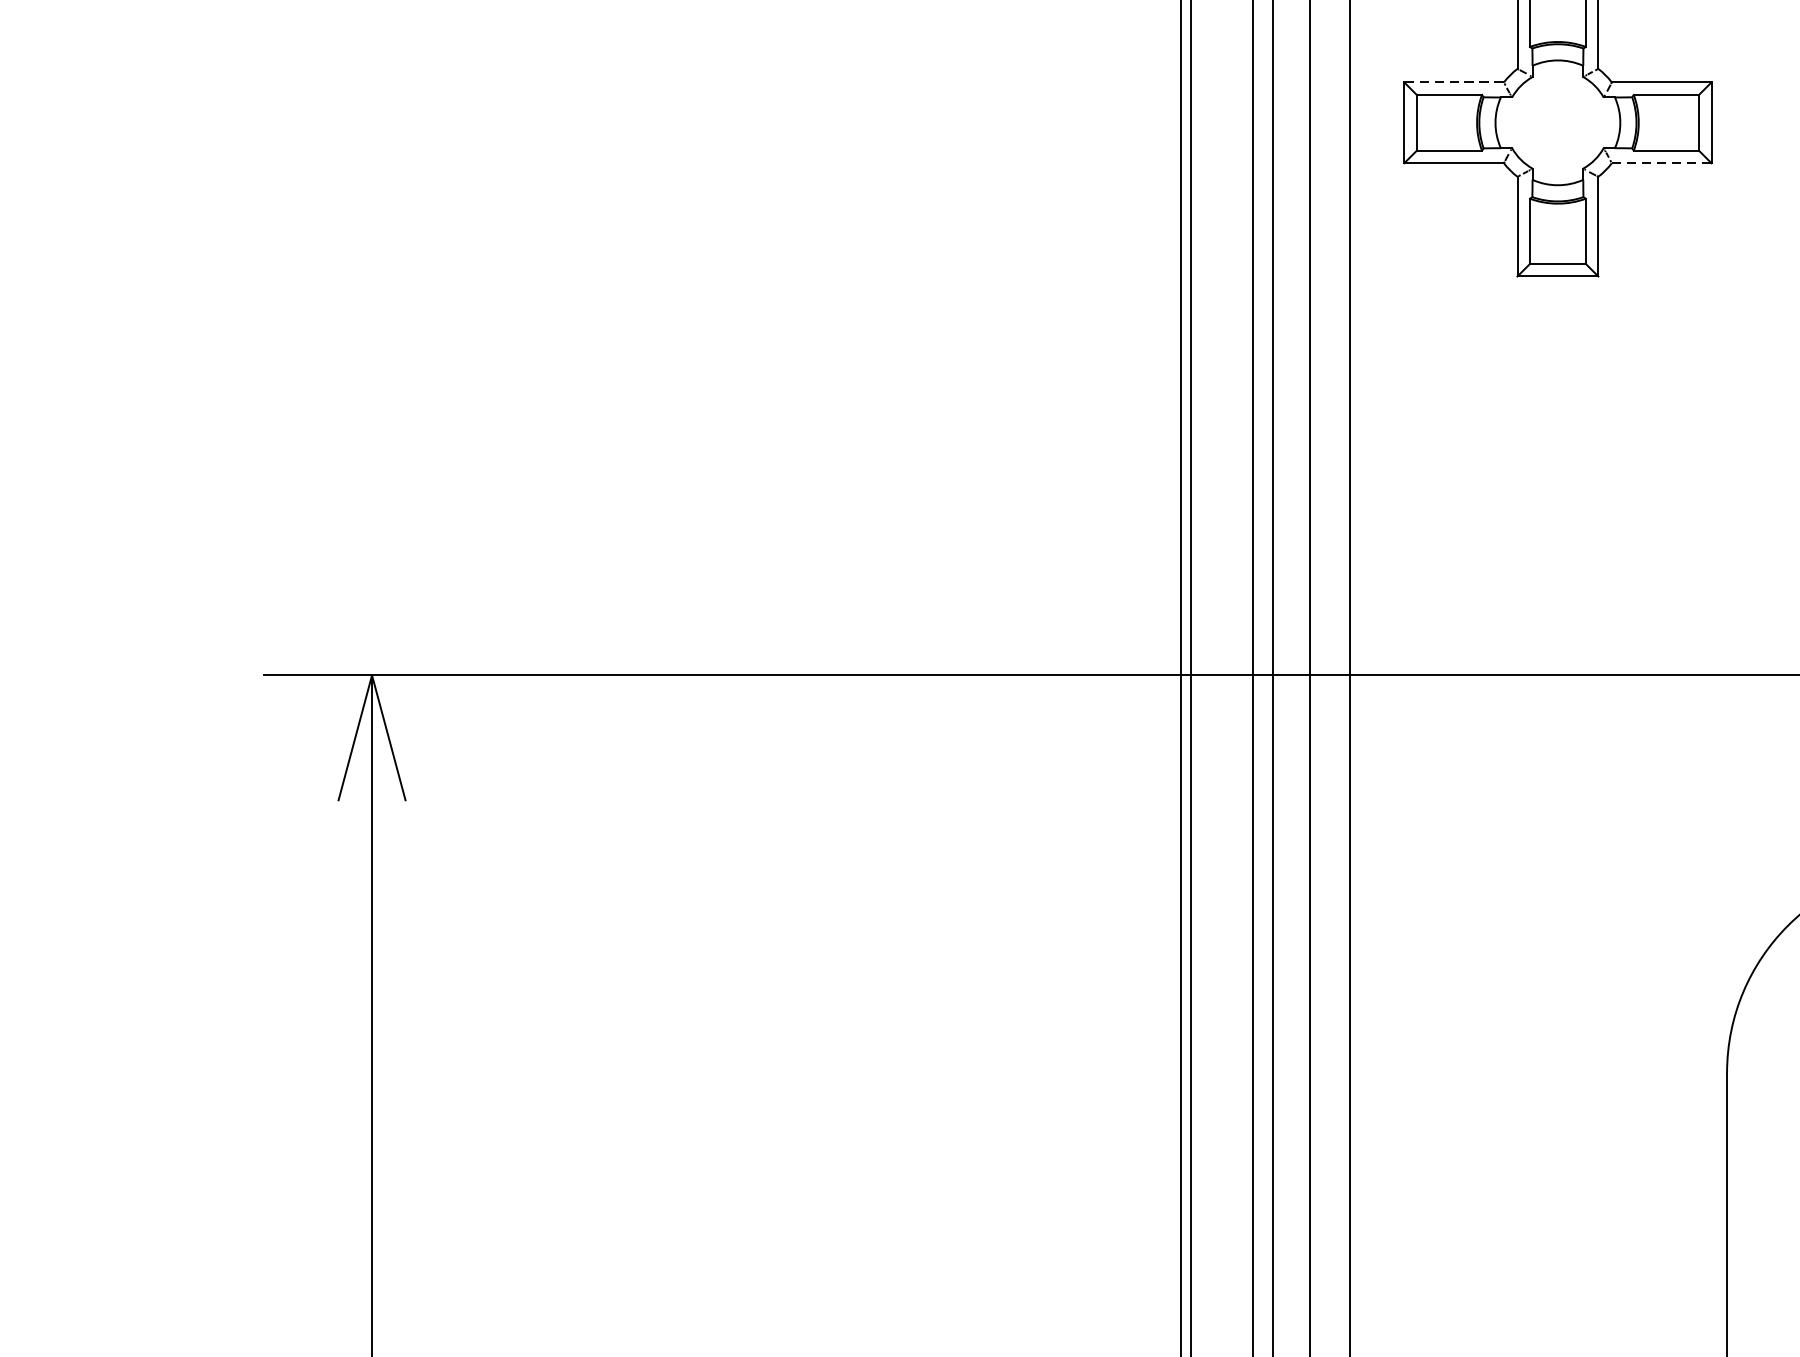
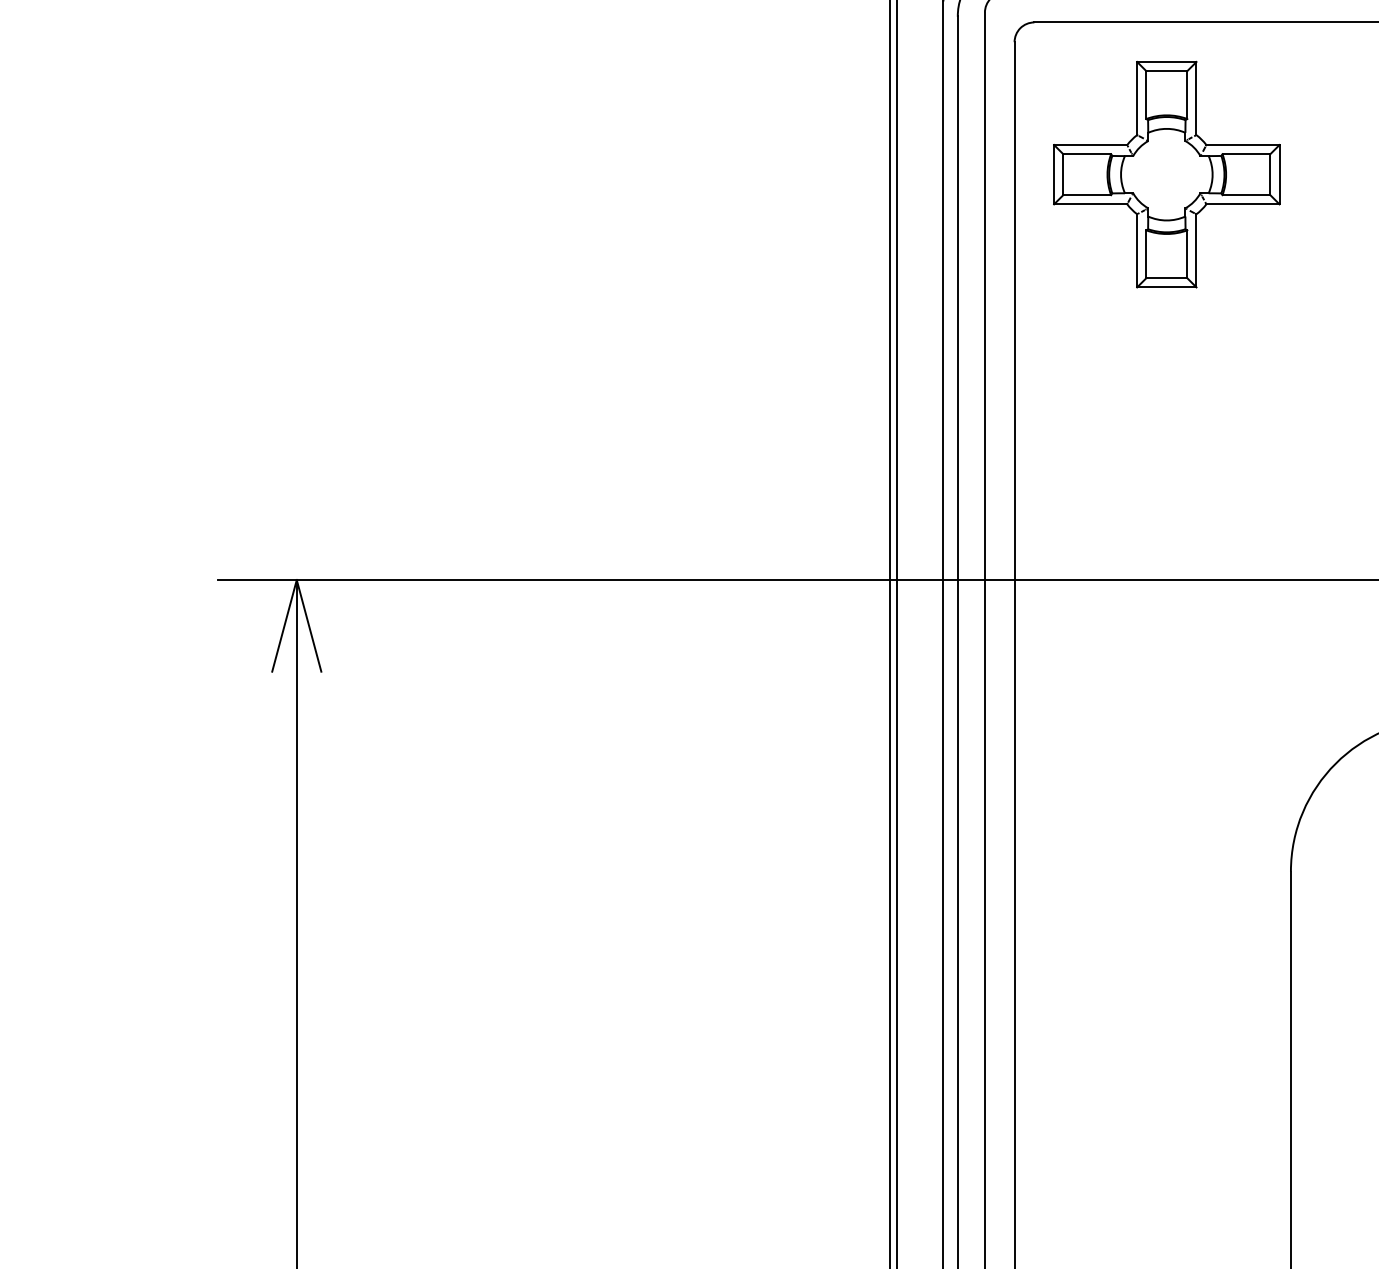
line: (1453, 83) -> (1090, 145), dashed -> solid
line: (1661, 163) -> (1242, 204), dashed -> solid

